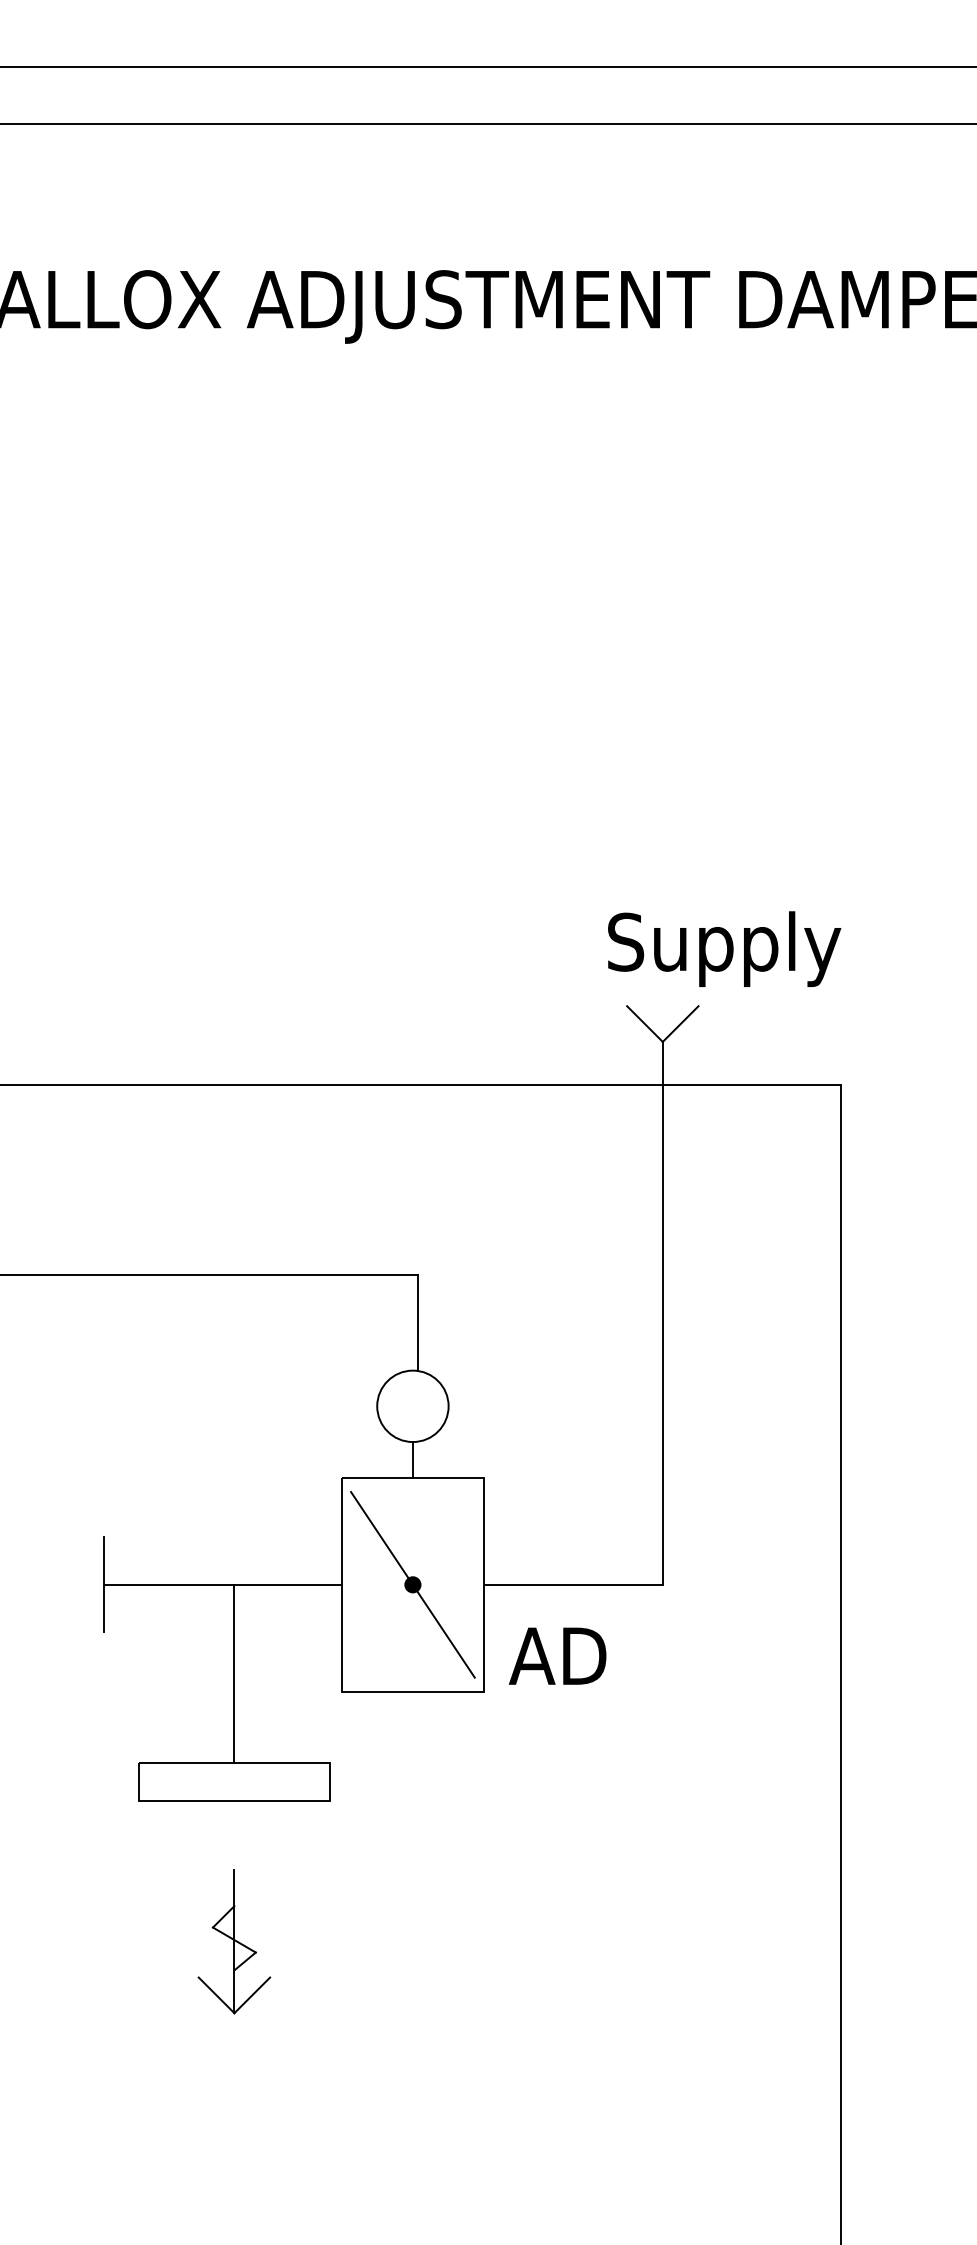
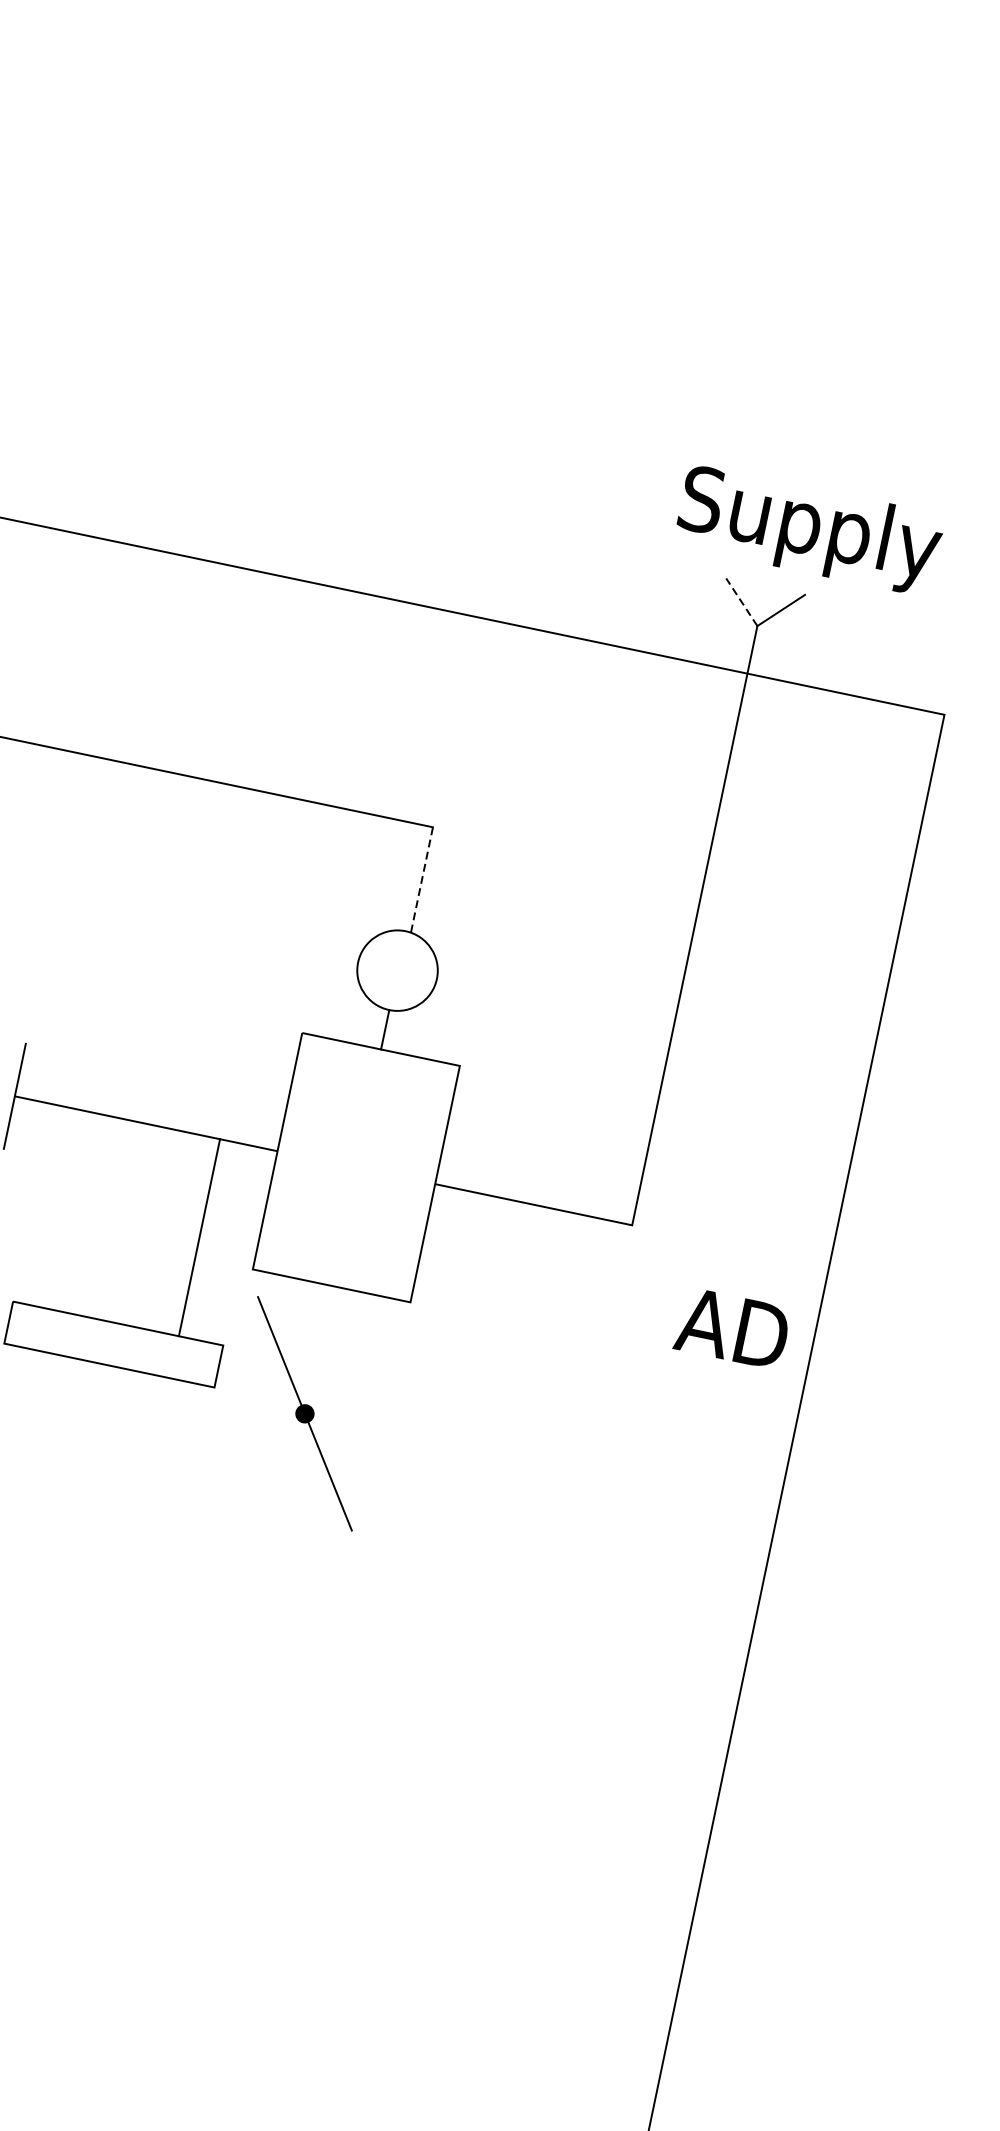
text: (724, 948) -> (809, 529), moved
line: (644, 1023) -> (741, 601), solid -> dashed
line: (417, 1323) -> (421, 880), solid -> dashed
part: (412, 1584) -> (304, 1413), moved
text: (557, 1655) -> (732, 1327), moved
line: (234, 1673) -> (199, 1237), moved
part: (234, 1941) -> (77, 1520), removed

